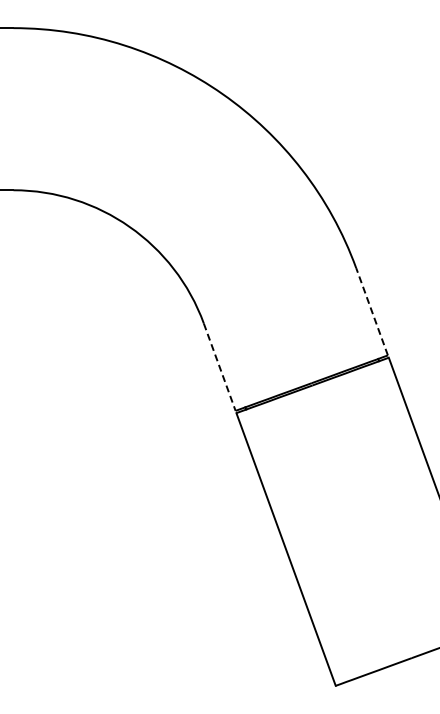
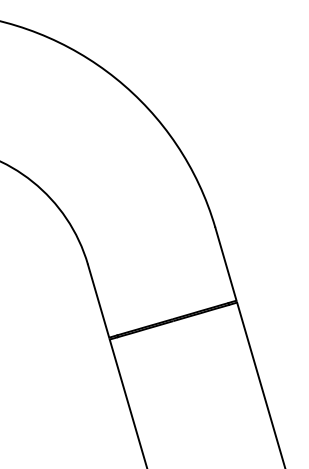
line: (371, 311) -> (225, 263), dashed -> solid
line: (219, 367) -> (98, 301), dashed -> solid

